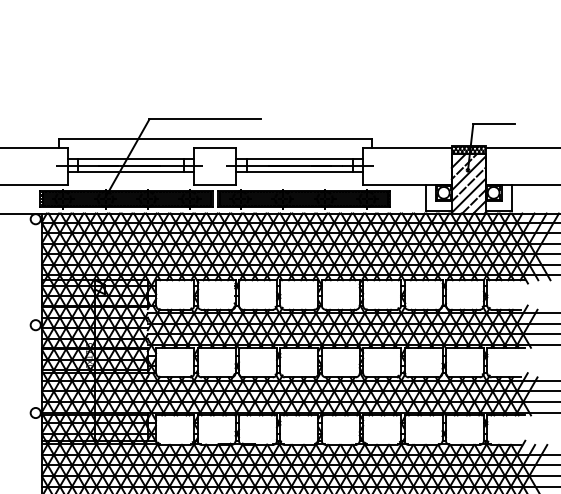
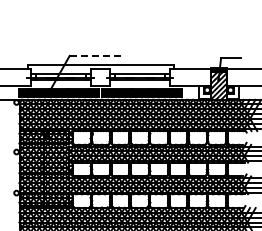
line: (204, 118) -> (95, 55), solid -> dashed

